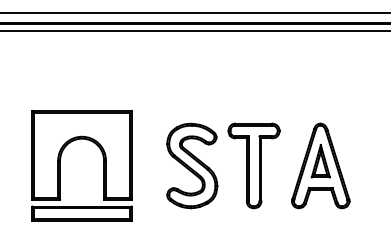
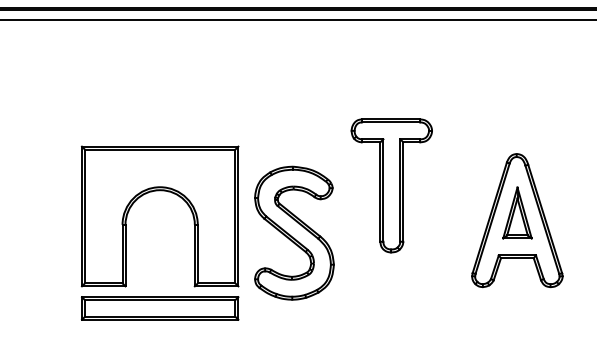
part: (60, 165) -> (126, 232), moved
part: (253, 165) -> (390, 185), moved
part: (320, 165) -> (516, 219), moved

